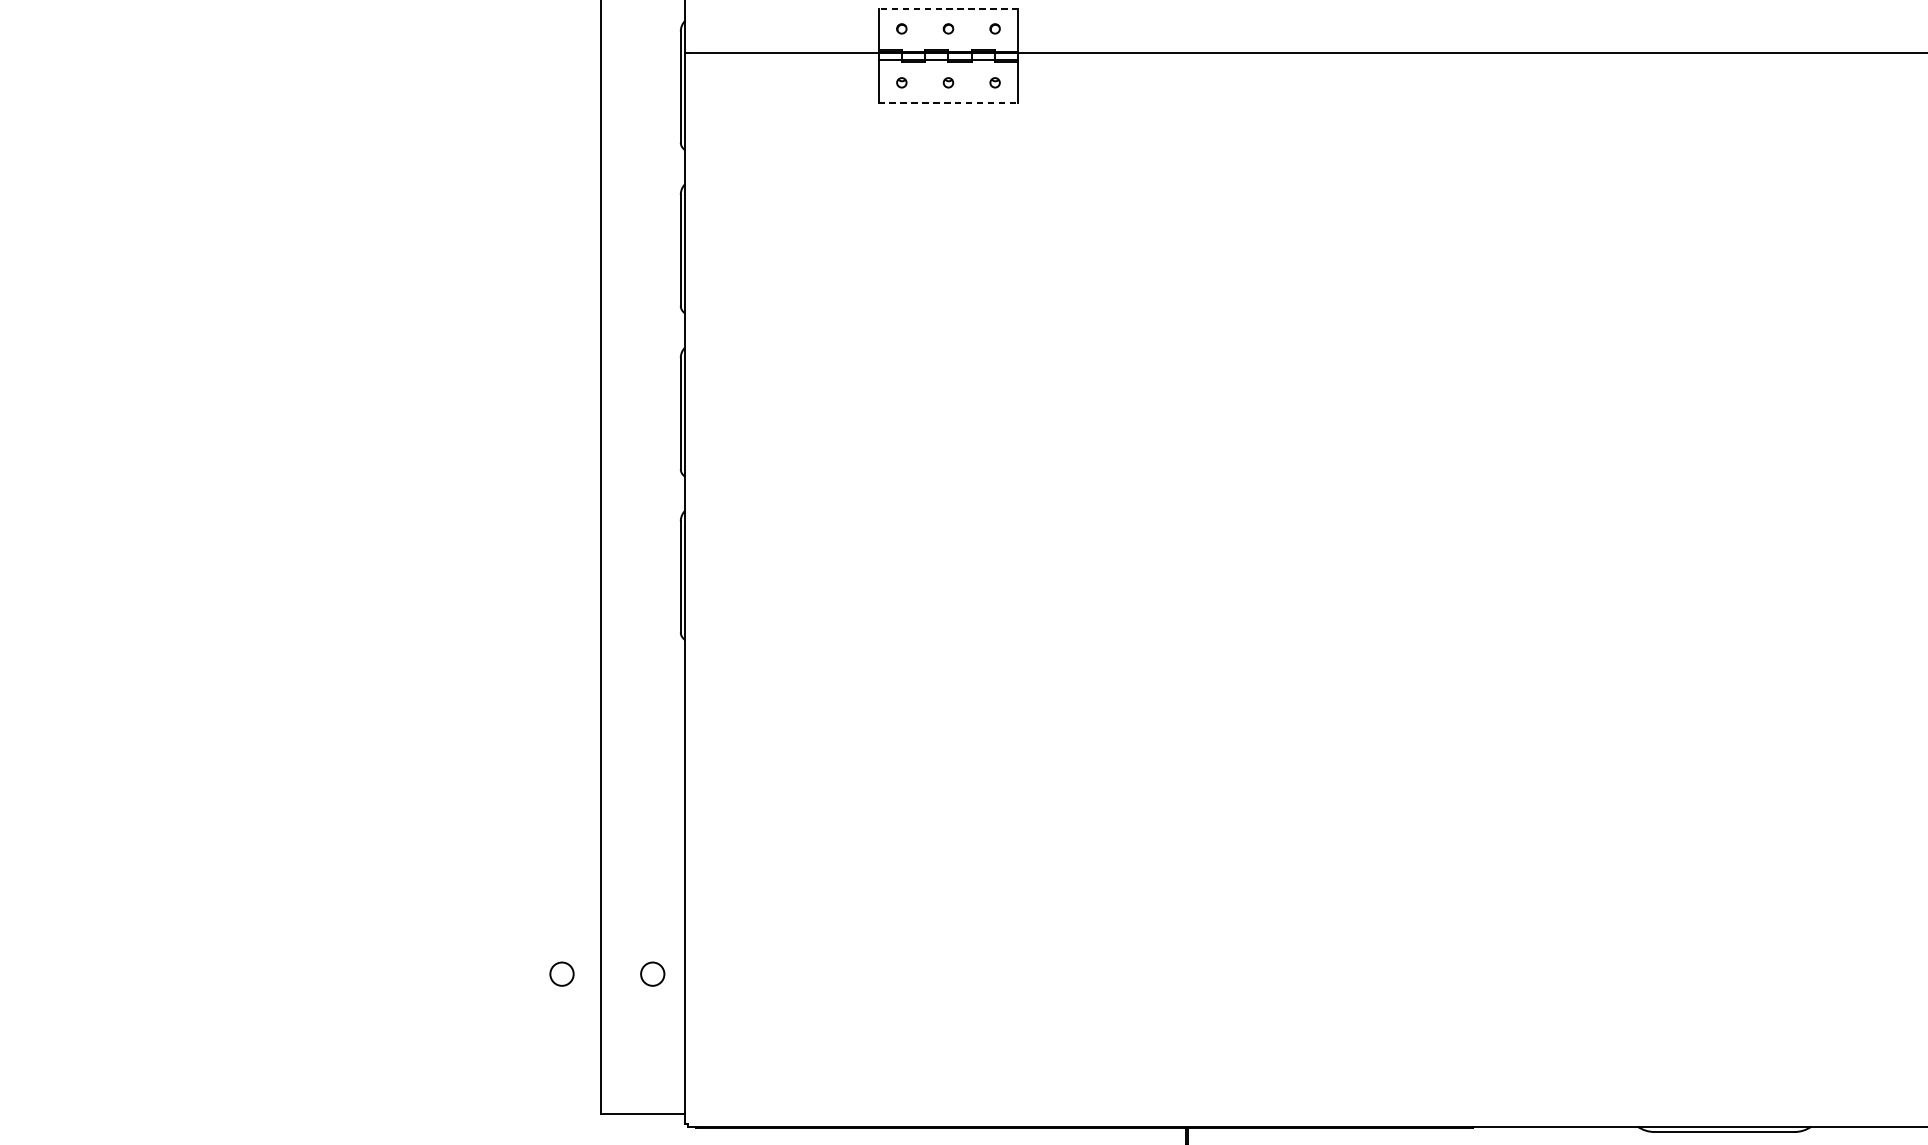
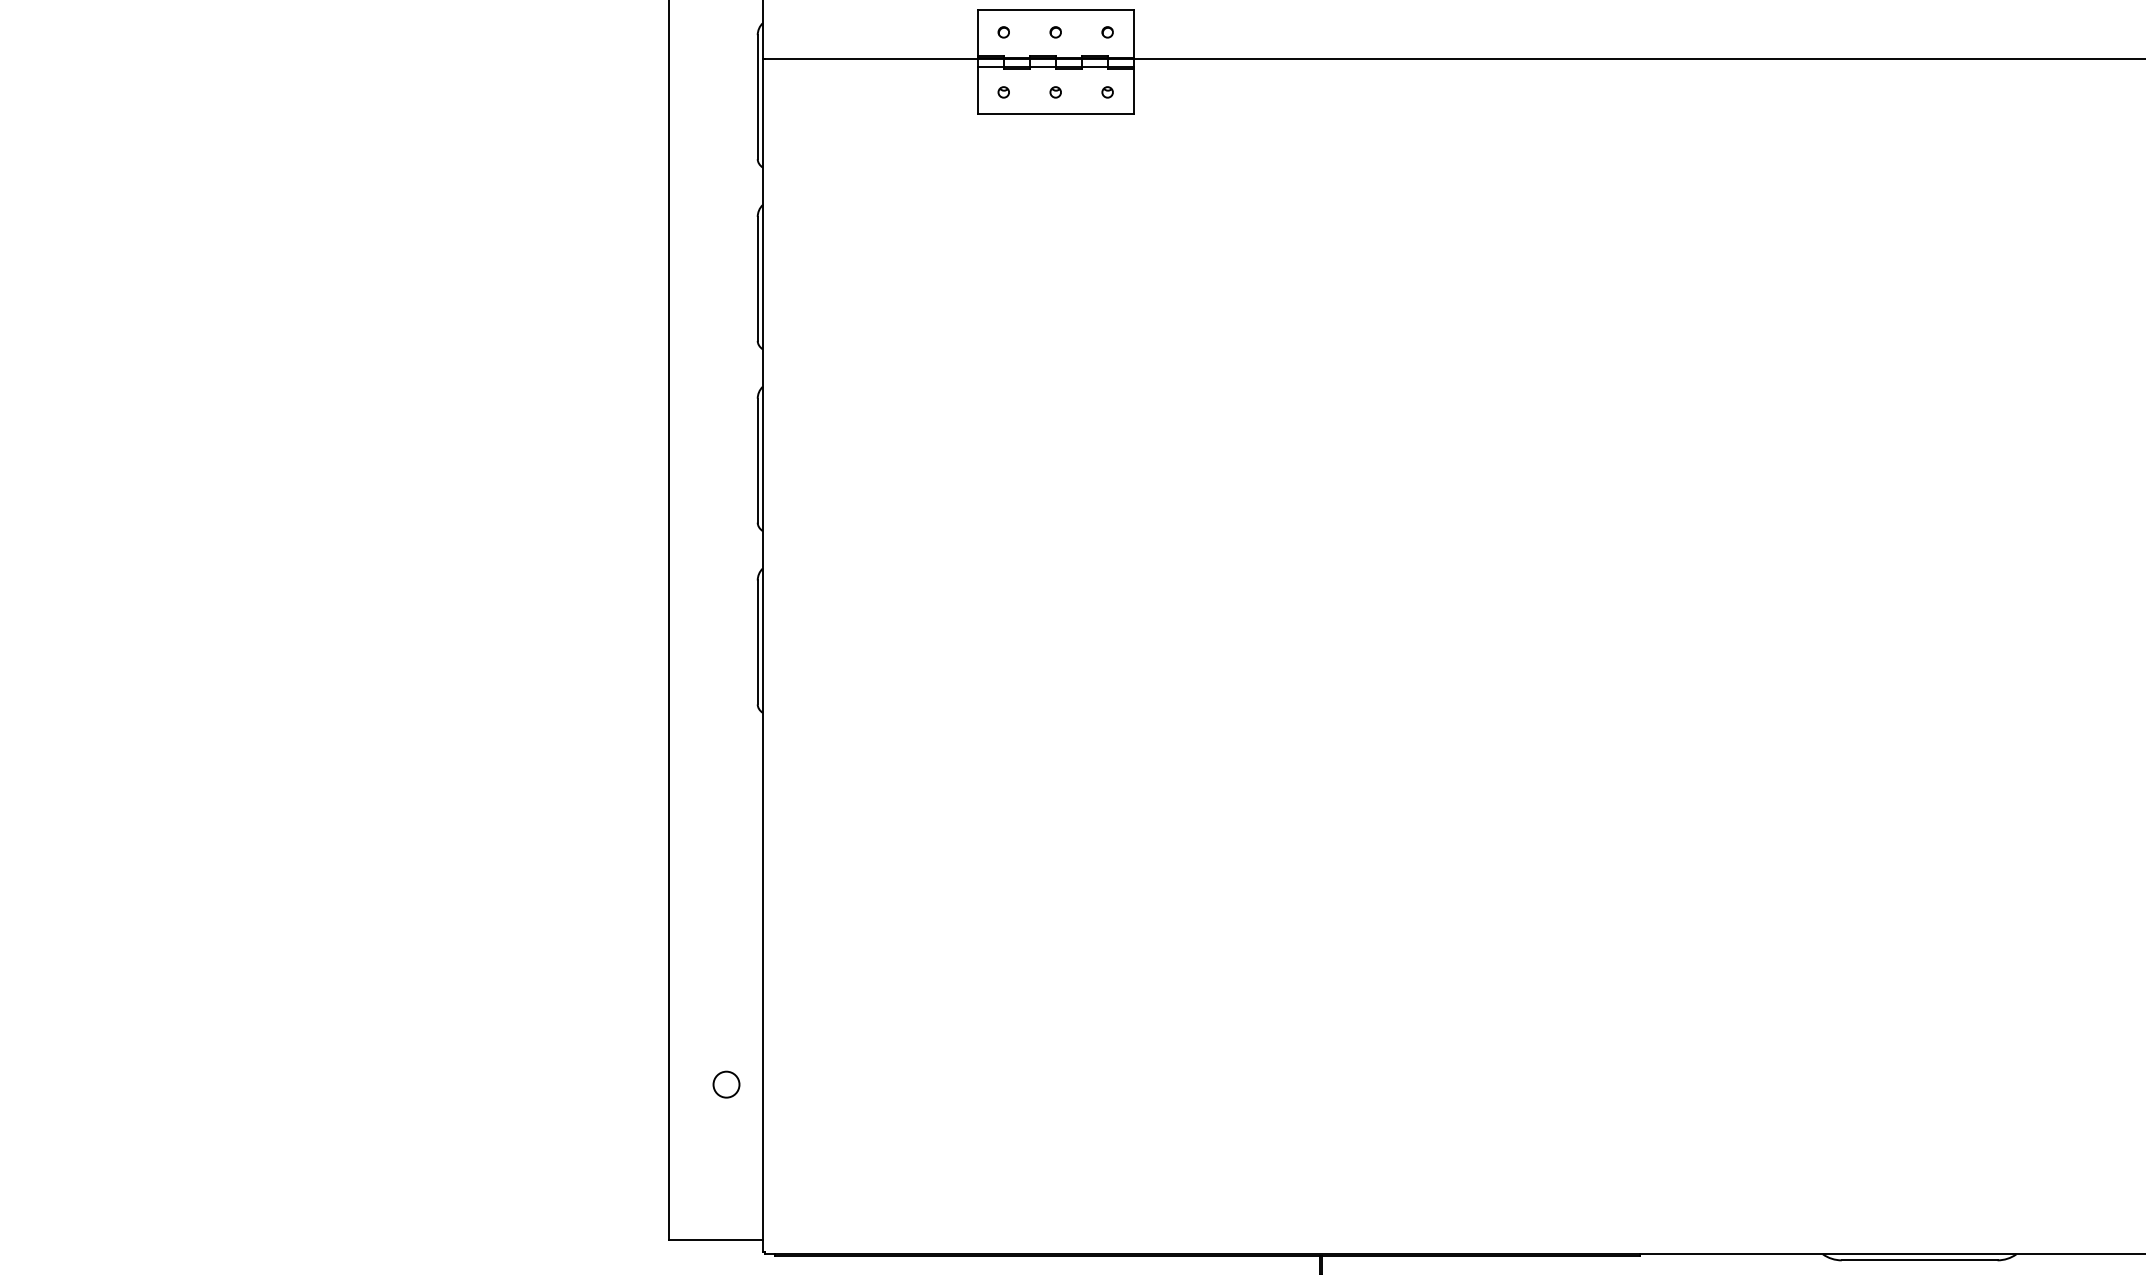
line: (948, 9) -> (1055, 10), dashed -> solid
line: (948, 102) -> (1055, 114), dashed -> solid
circle: (562, 974) -> (625, 1084), removed

